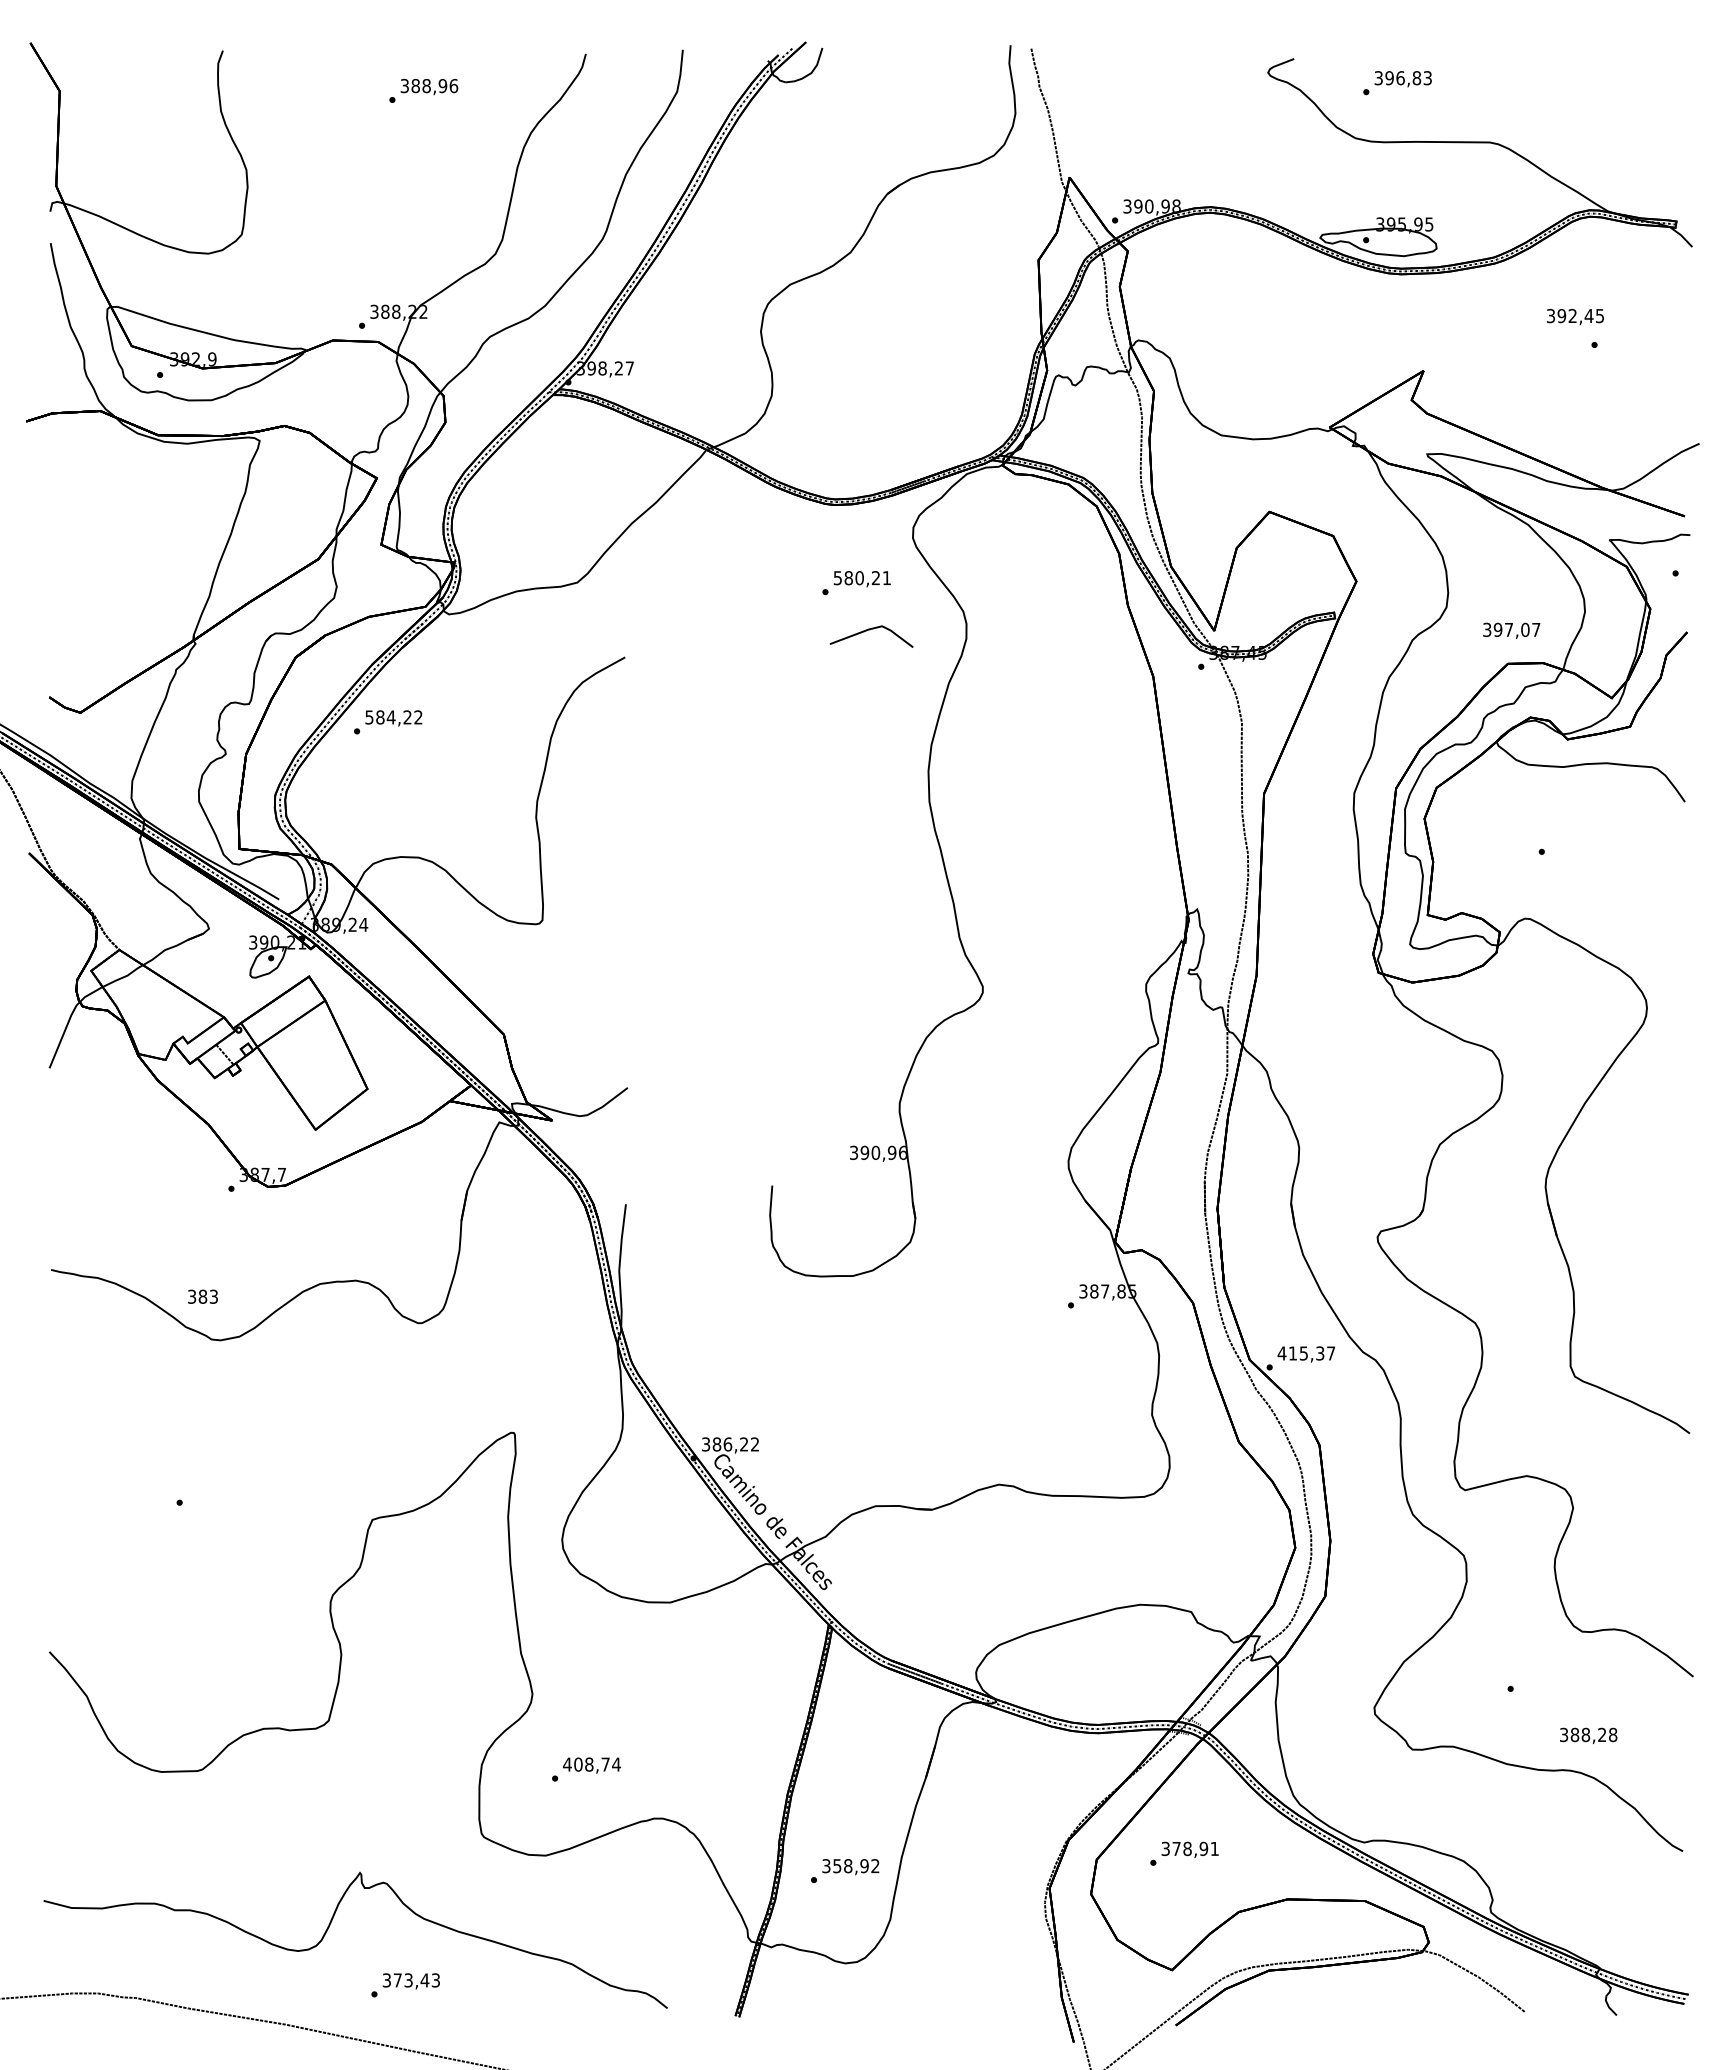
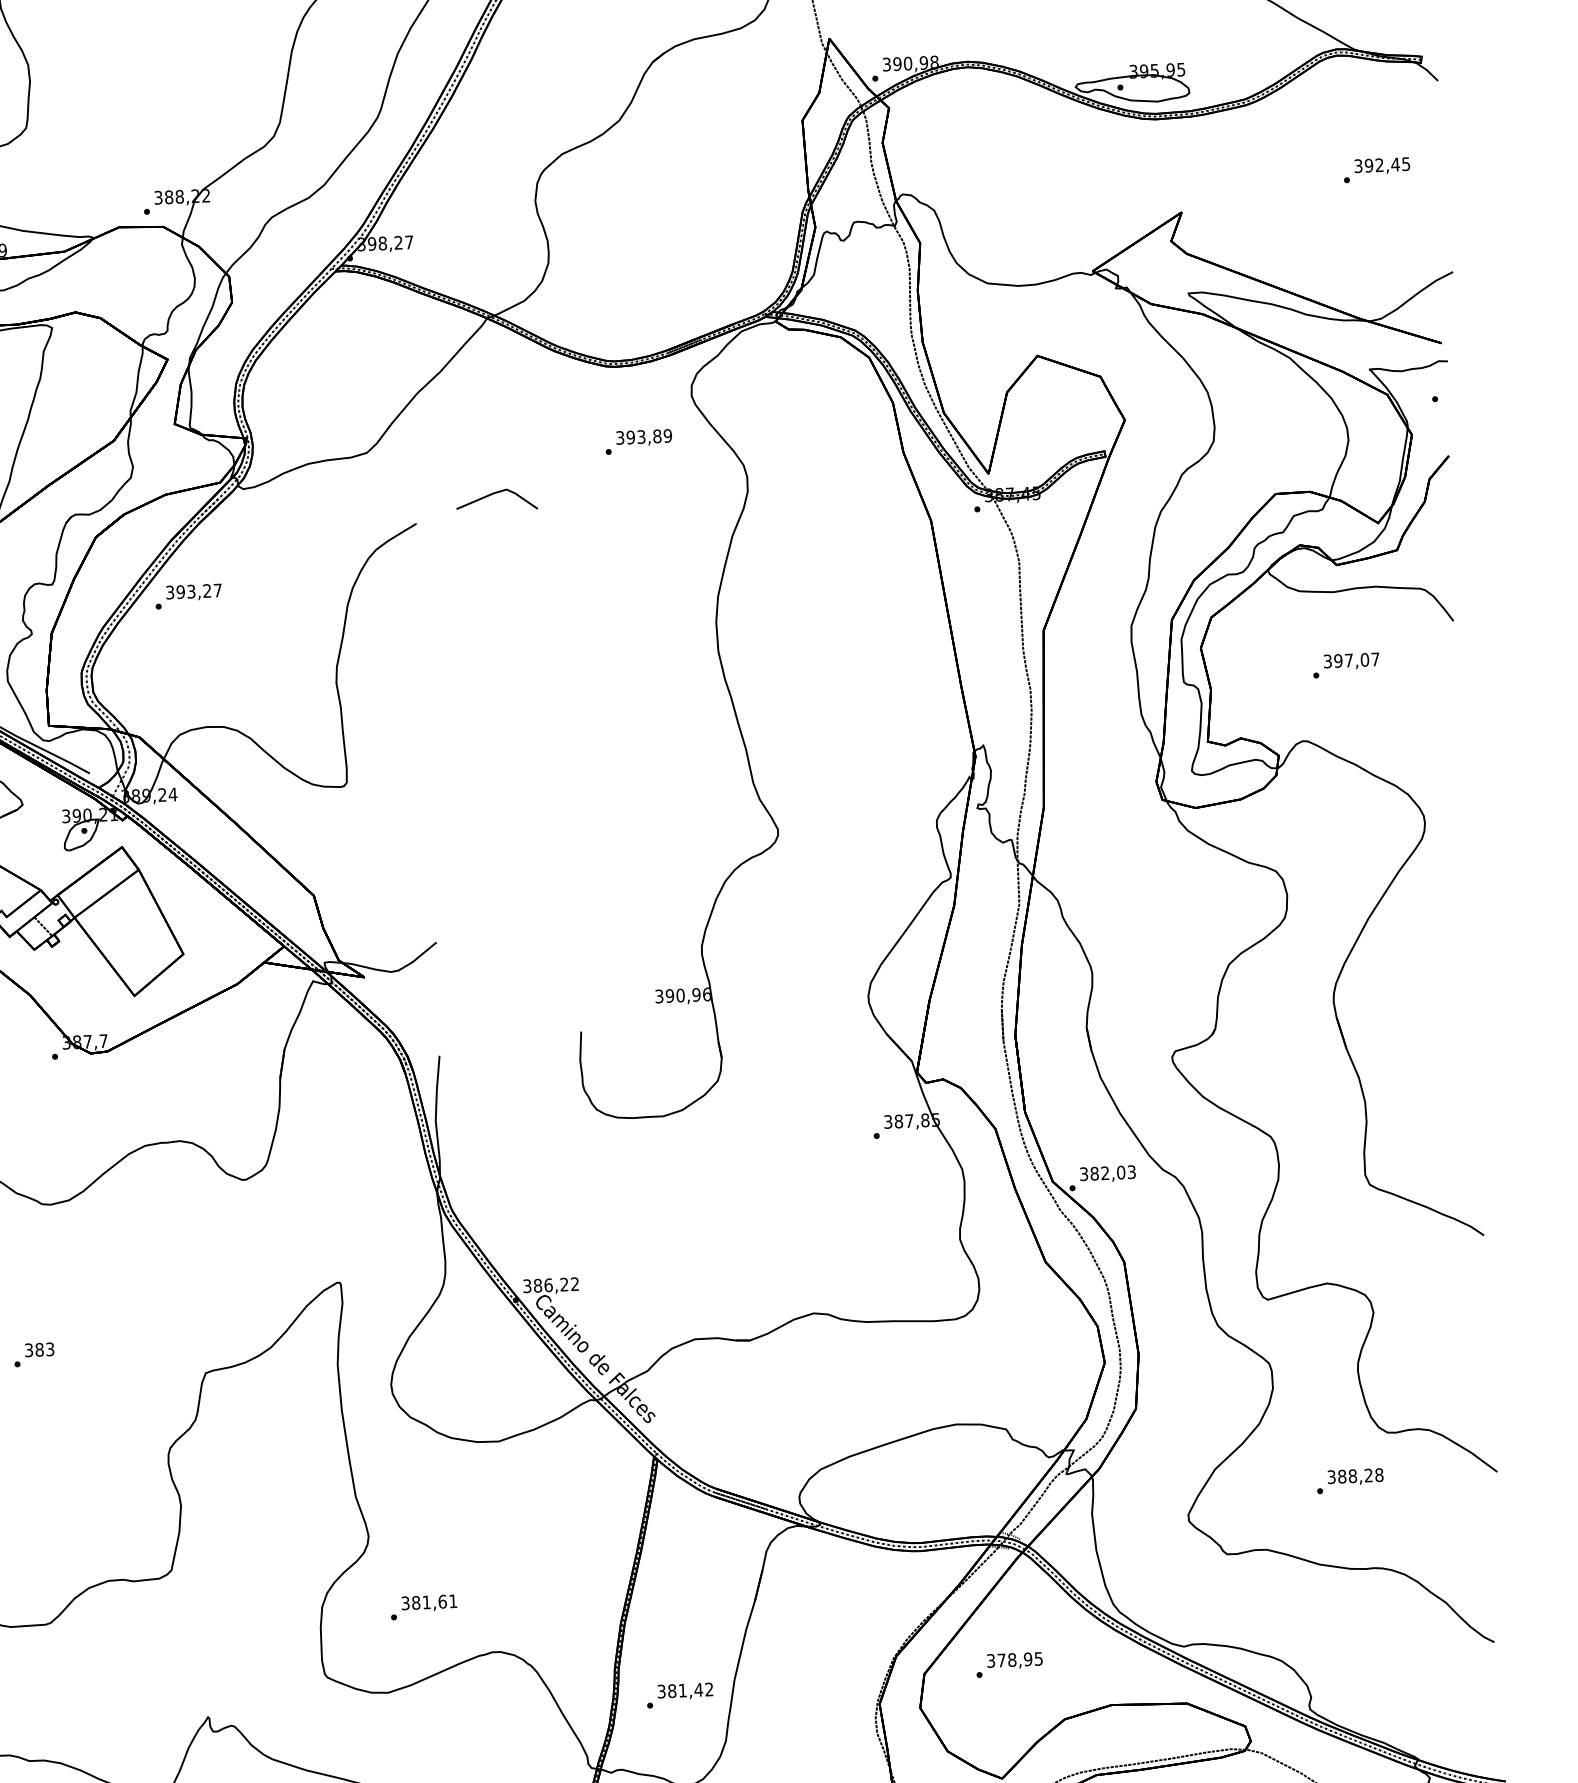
text: (1575, 317) -> (1382, 166), moved
text: (862, 578) -> (644, 437), 580,21 -> 393,89
line: (869, 630) -> (494, 494), moved
text: (1511, 630) -> (1351, 661), moved
text: (393, 717) -> (193, 591), 584,22 -> 393,27
text: (202, 1296) -> (39, 1349), moved
text: (1306, 1353) -> (1107, 1173), 415,37 -> 382,03
text: (1588, 1735) -> (1355, 1476), moved
text: (591, 1764) -> (428, 1602), 408,74 -> 381,61
text: (1214, 1849) -> (1038, 1659), 378,91 -> 378,95
text: (851, 1866) -> (686, 1690), 358,92 -> 381,42

